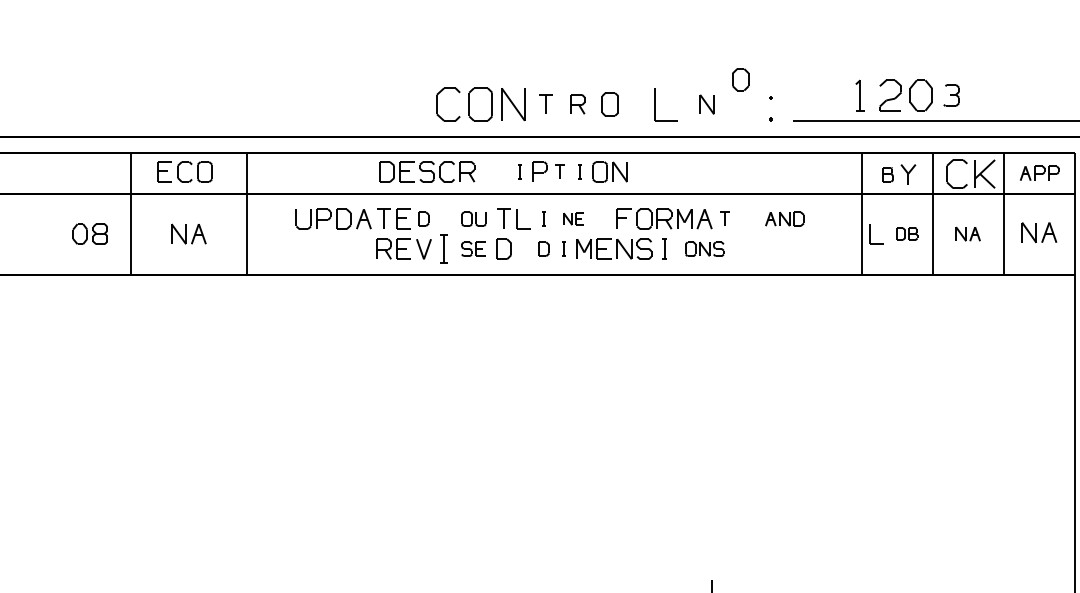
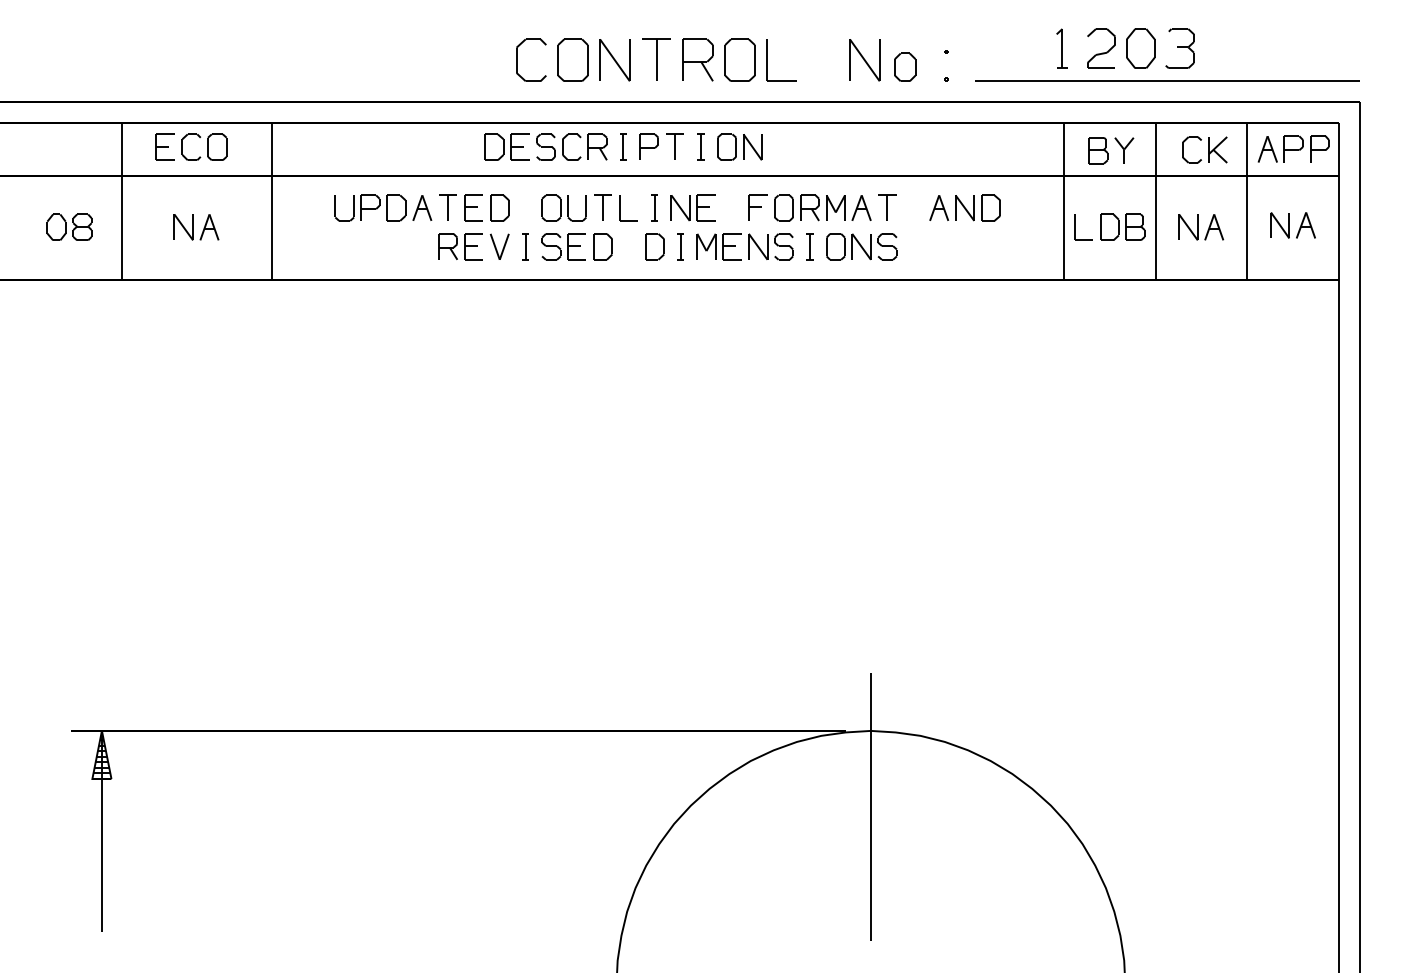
part: (740, 79) -> (905, 66), moved
part: (951, 95) -> (1179, 48), size x1.43
part: (545, 103) -> (656, 59), size x1.67
part: (577, 103) -> (697, 59), size x1.67
part: (609, 103) -> (739, 59), size x1.43
part: (655, 104) -> (767, 60), moved
part: (706, 104) -> (864, 60), size x1.67
part: (426, 171) -> (545, 146), moved
part: (519, 171) -> (623, 146), size x1.43
part: (559, 171) -> (674, 146), size x1.43
part: (579, 171) -> (700, 146), size x1.43
part: (1039, 172) -> (1293, 148), size x1.43
part: (970, 173) -> (1204, 149), size x0.71
part: (888, 174) -> (1098, 150), size x1.43
part: (423, 218) -> (499, 207), size x1.43
part: (473, 218) -> (563, 207), size x1.43
part: (543, 218) -> (654, 207), size x1.43
part: (573, 218) -> (692, 207), size x1.67
part: (724, 218) -> (887, 207), size x1.43
part: (784, 218) -> (964, 207), size x1.43
part: (906, 233) -> (1122, 226), size x1.67
part: (968, 234) -> (1201, 227), size x1.43
part: (443, 248) -> (525, 246), size x0.71
part: (473, 248) -> (563, 246), size x1.43
part: (543, 248) -> (654, 246), size x1.43
part: (564, 248) -> (680, 246), size x1.43
part: (704, 248) -> (861, 246), size x1.43

